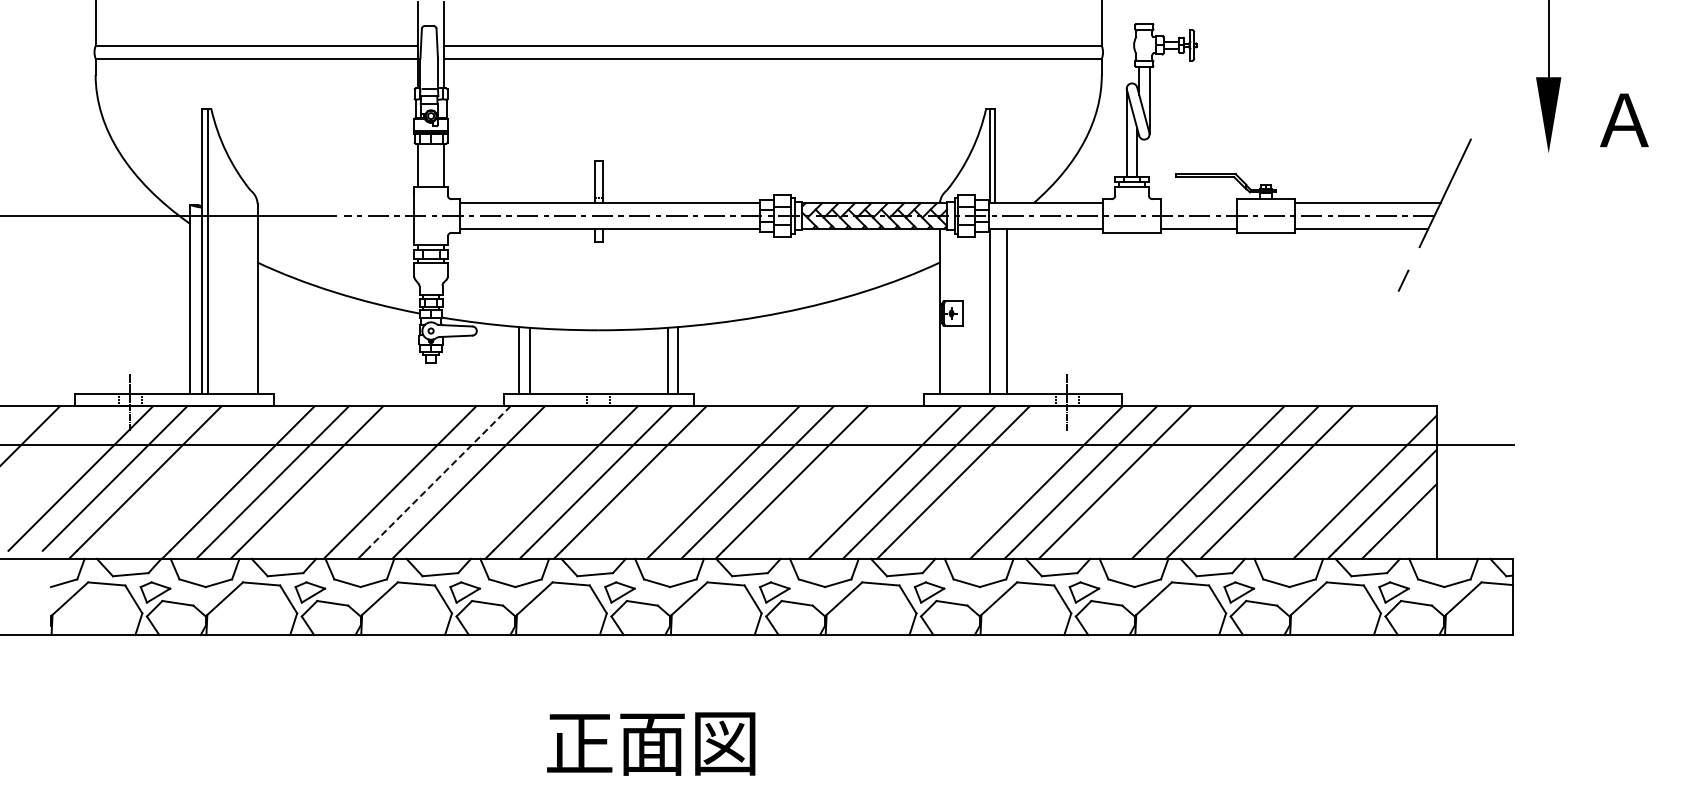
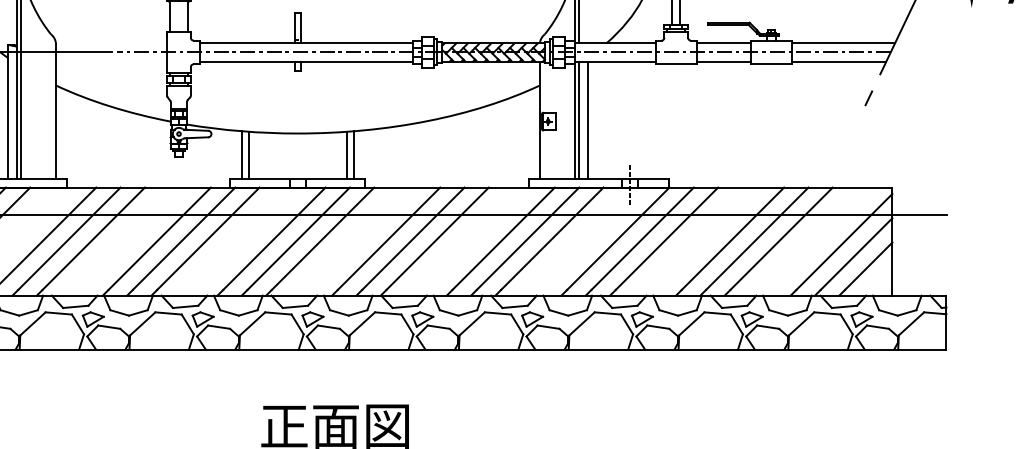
line: (1199, 203) -> (724, 43), added
line: (995, 311) -> (579, 120), added
line: (438, 478) -> (184, 238), dashed -> solid

